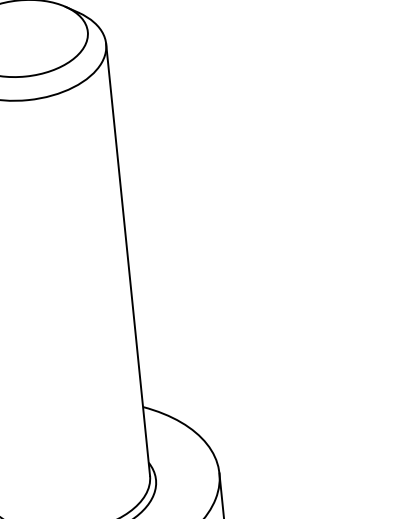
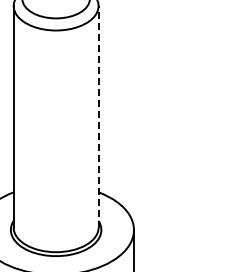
line: (127, 259) -> (98, 116), solid -> dashed

